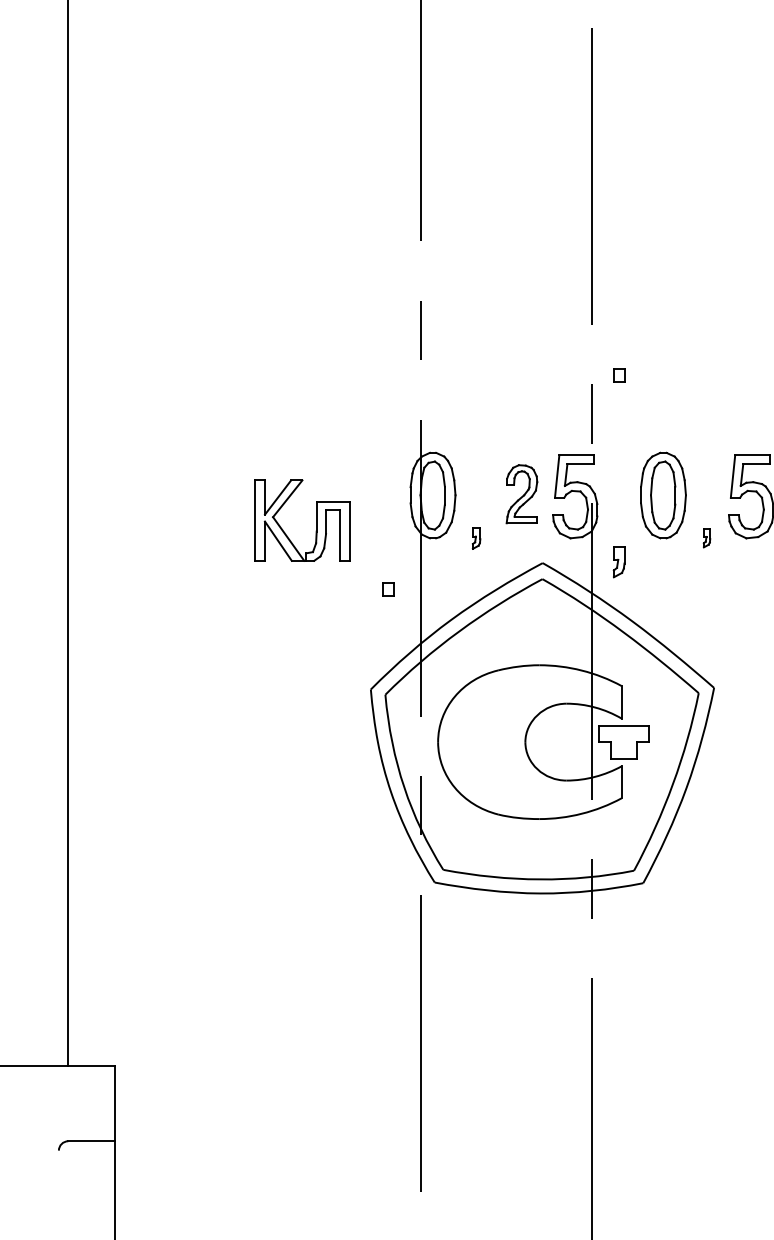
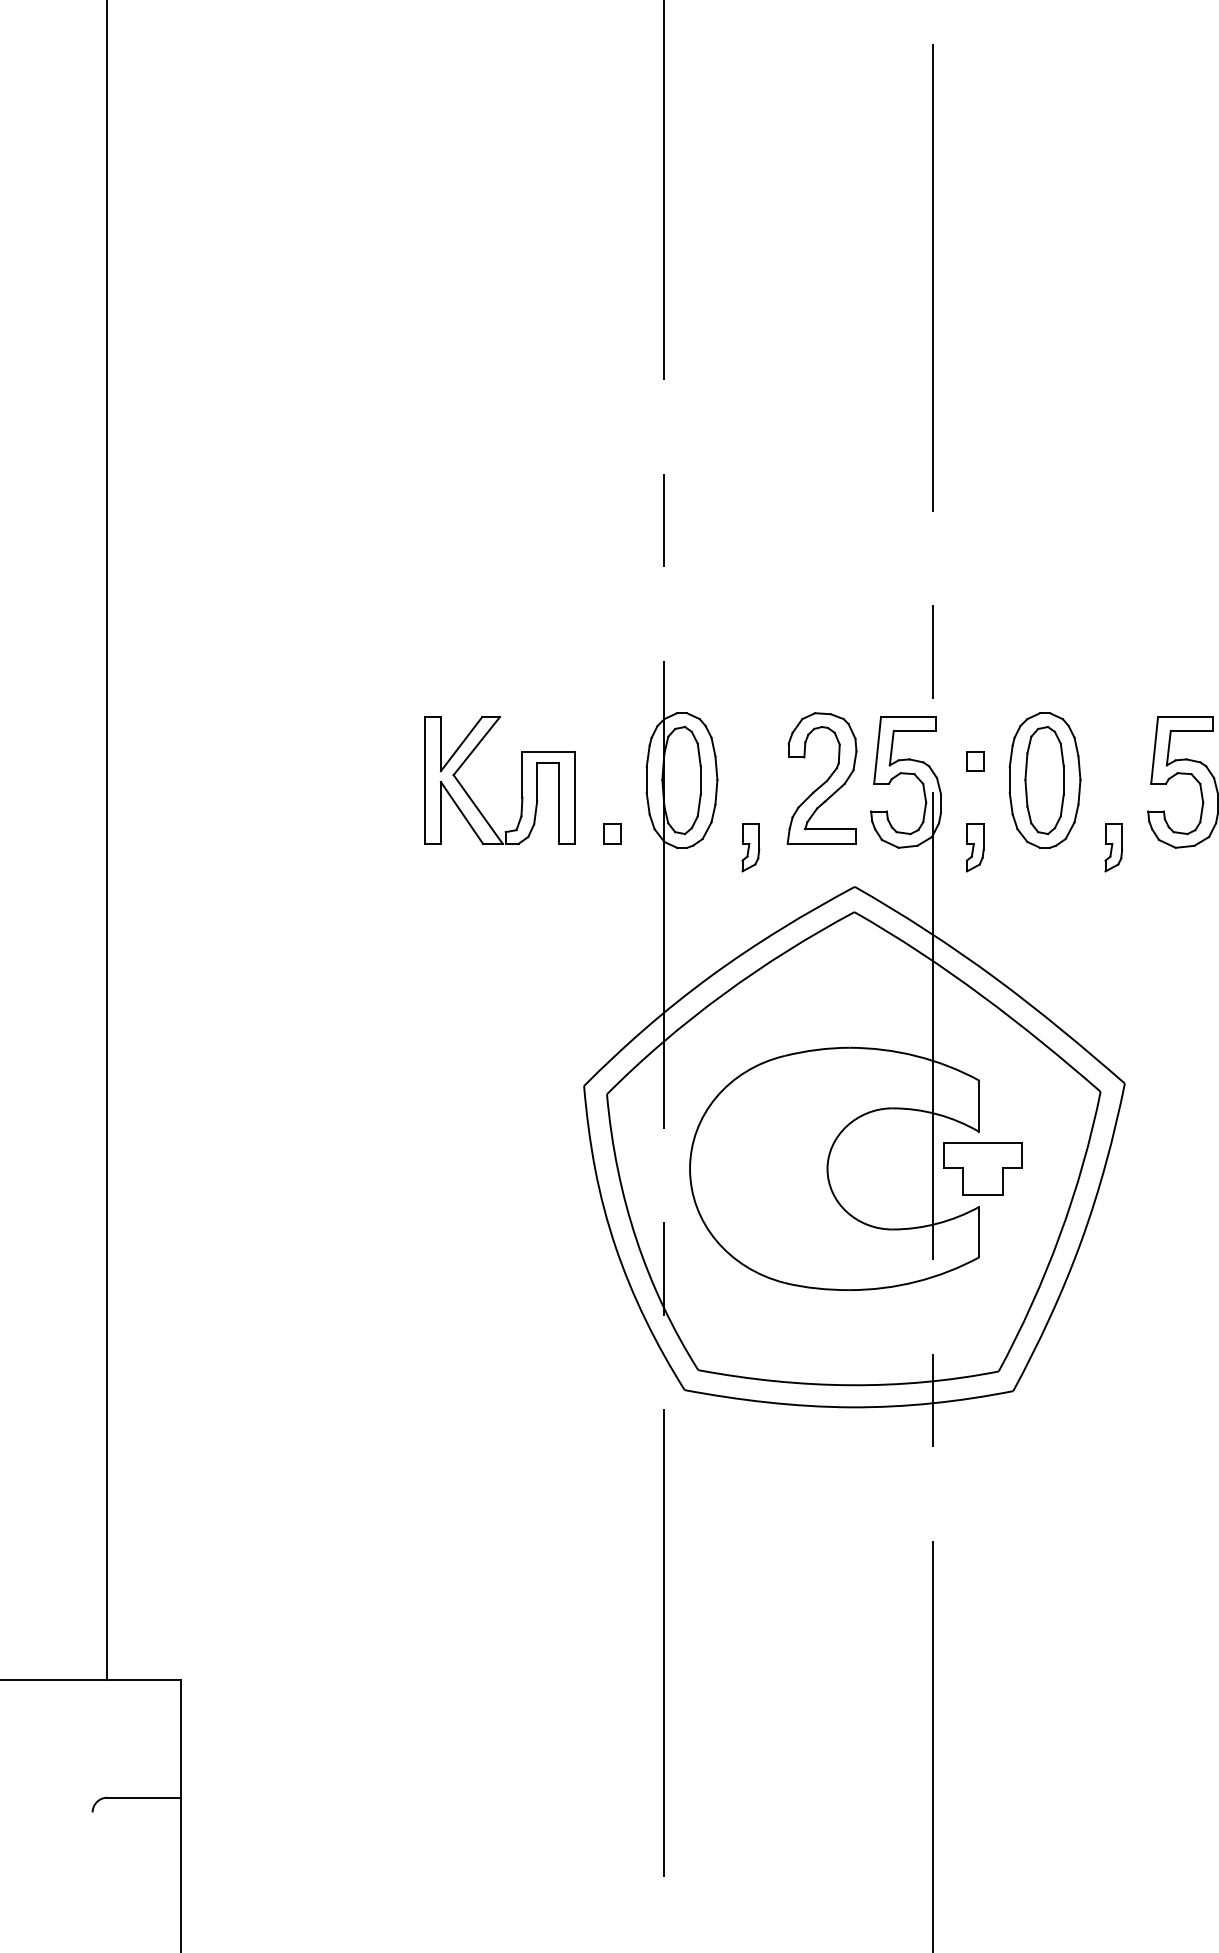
part: (619, 375) -> (975, 761), moved
part: (521, 493) -> (821, 777), size x1.43
part: (316, 520) -> (522, 780), moved
part: (476, 538) -> (750, 848), size x1.43
part: (706, 538) -> (1112, 848), size x1.67
part: (618, 562) -> (974, 848), moved
part: (388, 589) -> (611, 833), moved

